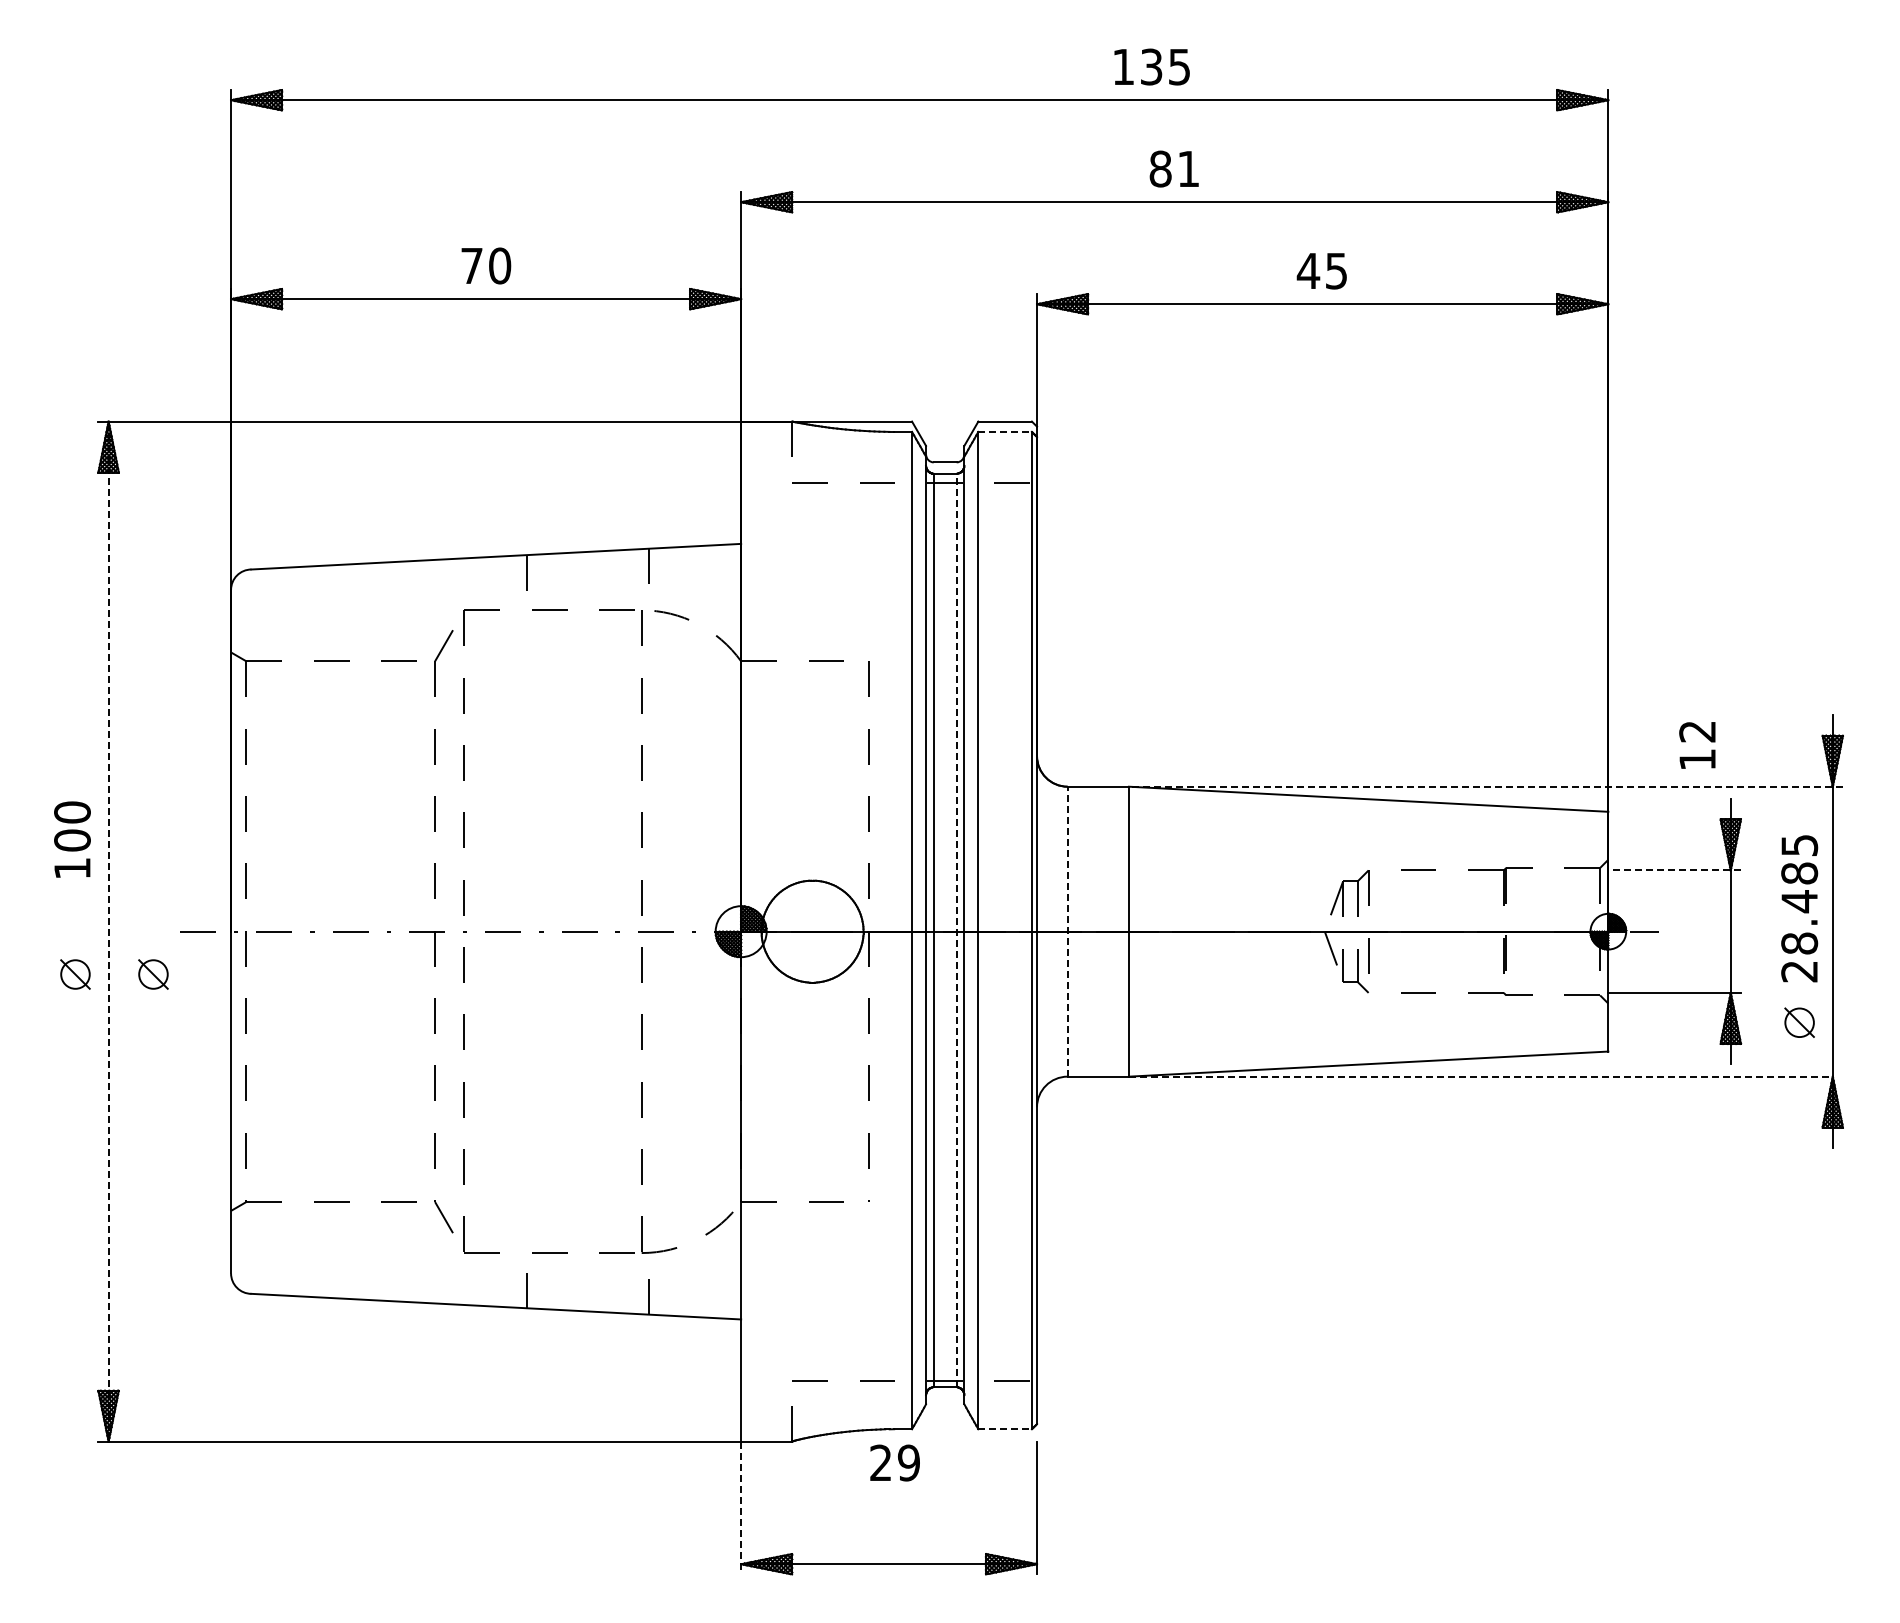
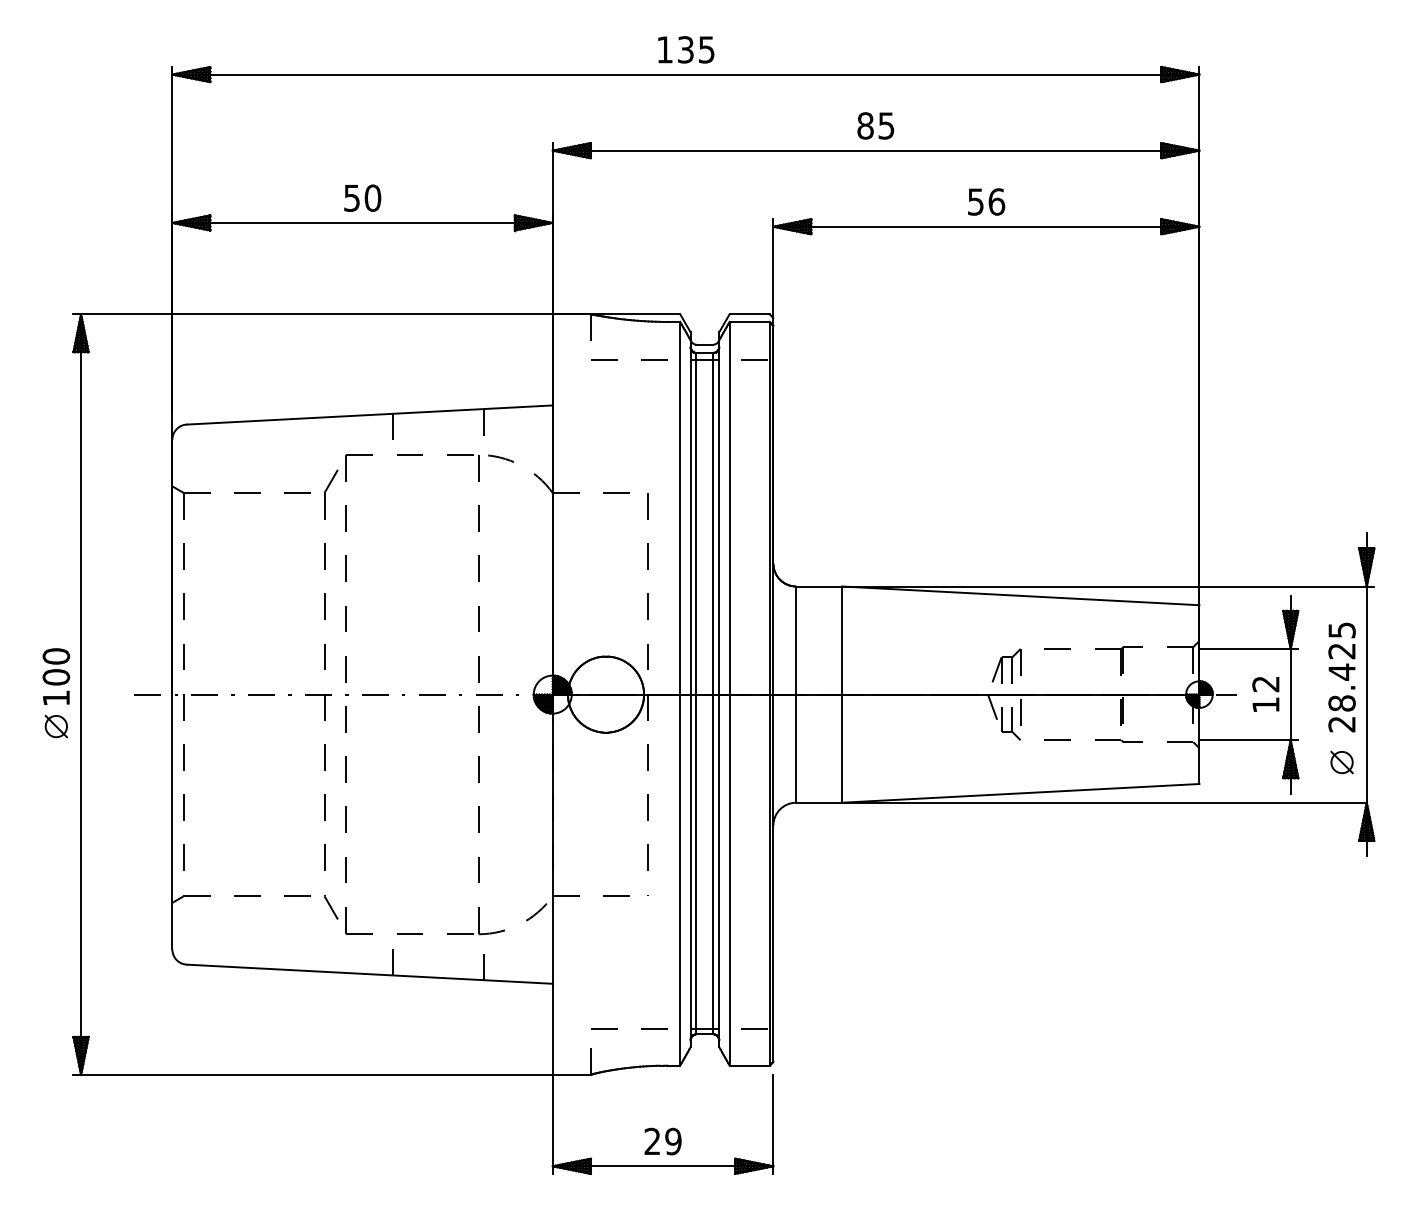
text: (1151, 66) -> (685, 49), moved
text: (1188, 169) -> (886, 126), 81 -> 85
text: (471, 266) -> (351, 198), 70 -> 50
text: (1321, 270) -> (985, 201), 45 -> 56
line: (1005, 431) -> (749, 321), dashed -> solid
text: (1697, 745) -> (1265, 694), moved
line: (1485, 786) -> (1107, 586), dashed -> solid
text: (72, 839) -> (56, 676), moved
line: (1674, 870) -> (1248, 648), dashed -> solid
text: (1799, 873) -> (1341, 651), 28.485 -> 28.425
line: (956, 930) -> (713, 693), dashed -> solid
line: (108, 931) -> (80, 694), dashed -> solid
line: (1067, 931) -> (796, 694), dashed -> solid
part: (153, 974) -> (114, 726), removed
line: (1480, 1076) -> (1104, 802), dashed -> solid
line: (1005, 1429) -> (749, 1065), dashed -> solid
text: (894, 1462) -> (662, 1141), moved
line: (741, 1508) -> (553, 1124), dashed -> solid

